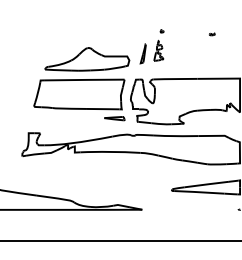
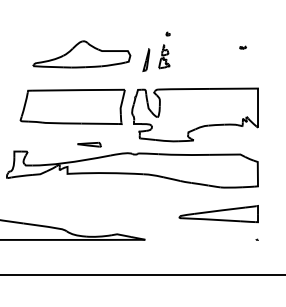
part: (211, 34) -> (242, 47), moved
part: (86, 59) -> (81, 54), moved
part: (114, 118) -> (89, 144), moved

